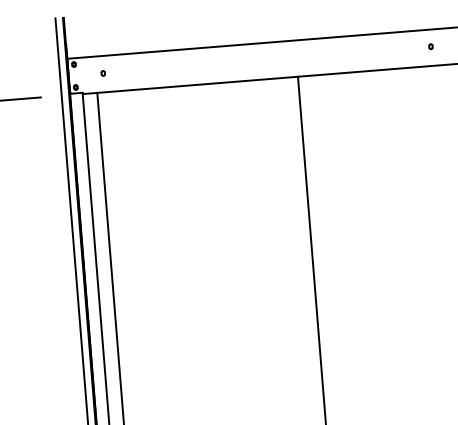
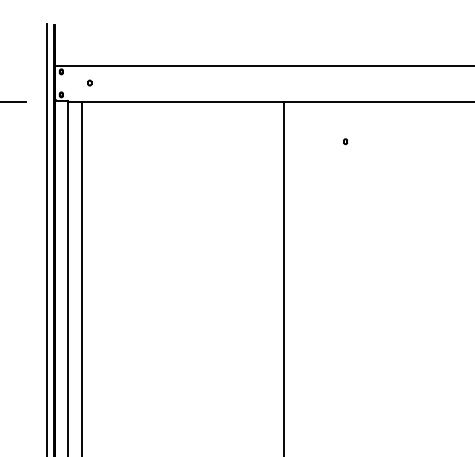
part: (430, 46) -> (345, 141), moved

